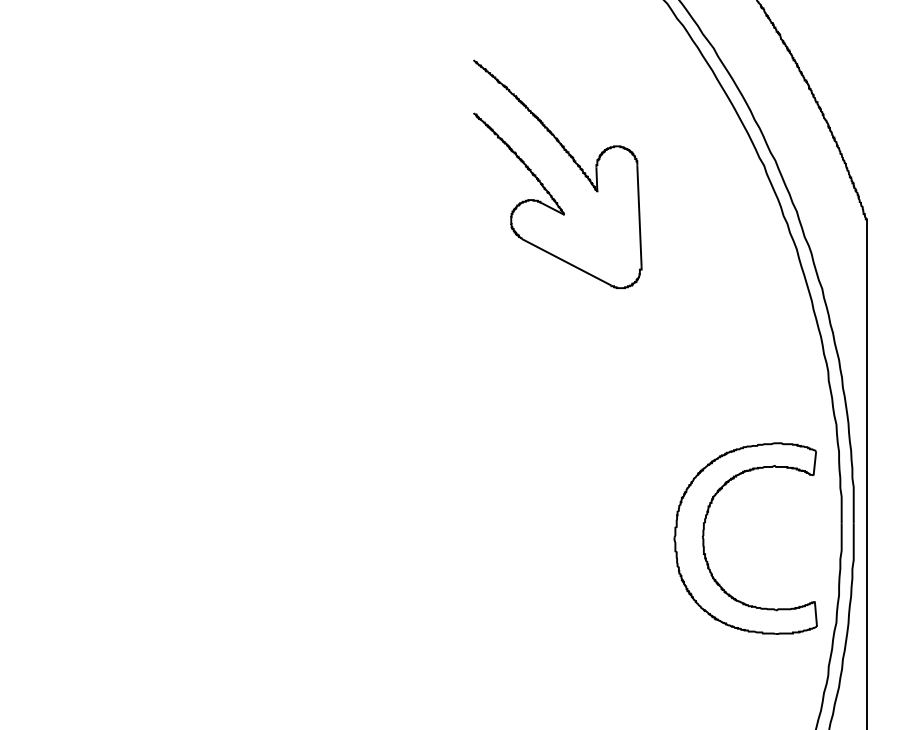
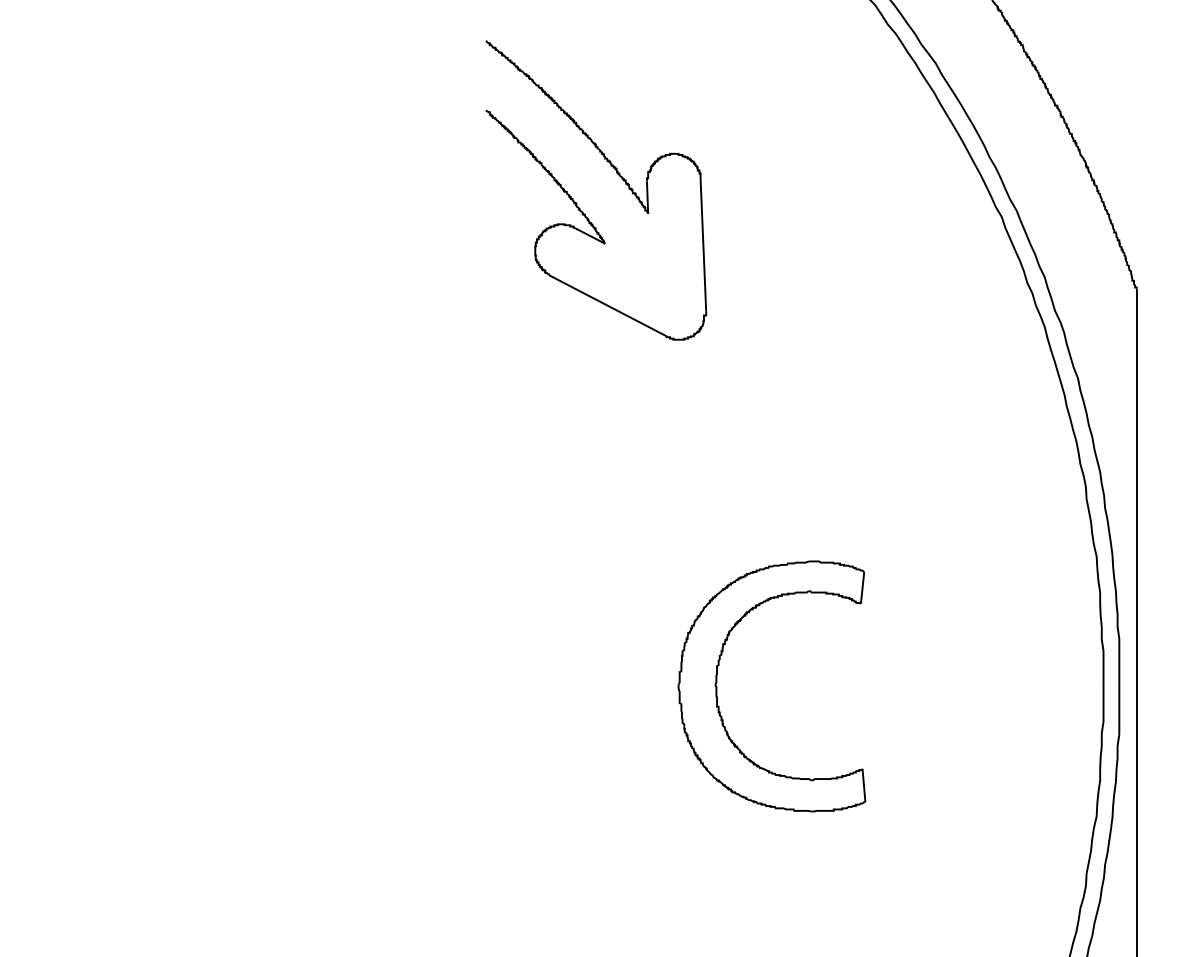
part: (543, 183) -> (577, 202), moved
part: (704, 538) -> (717, 686), moved

